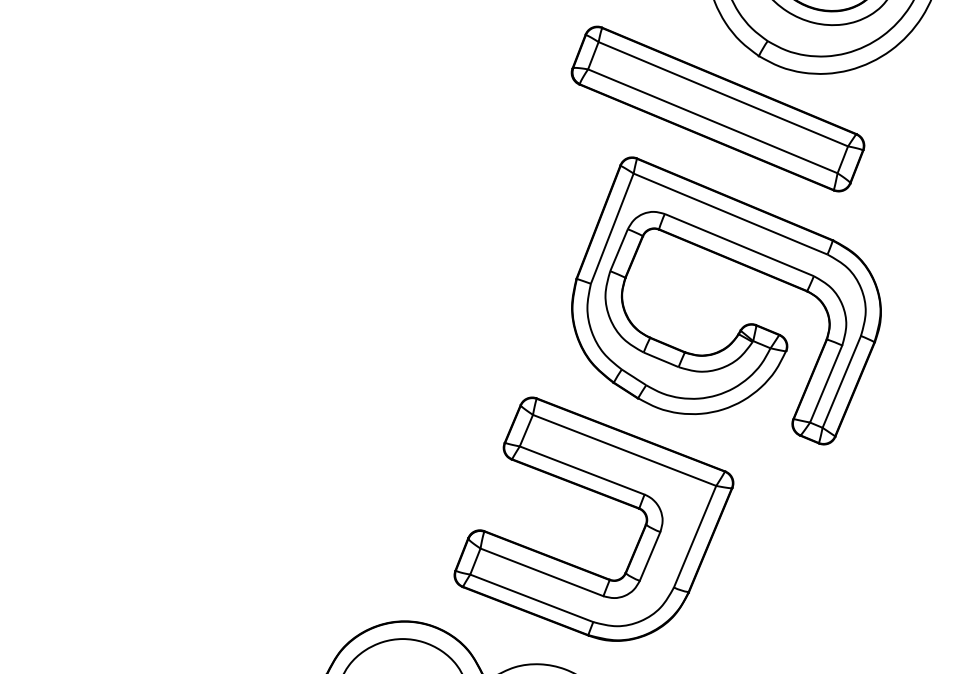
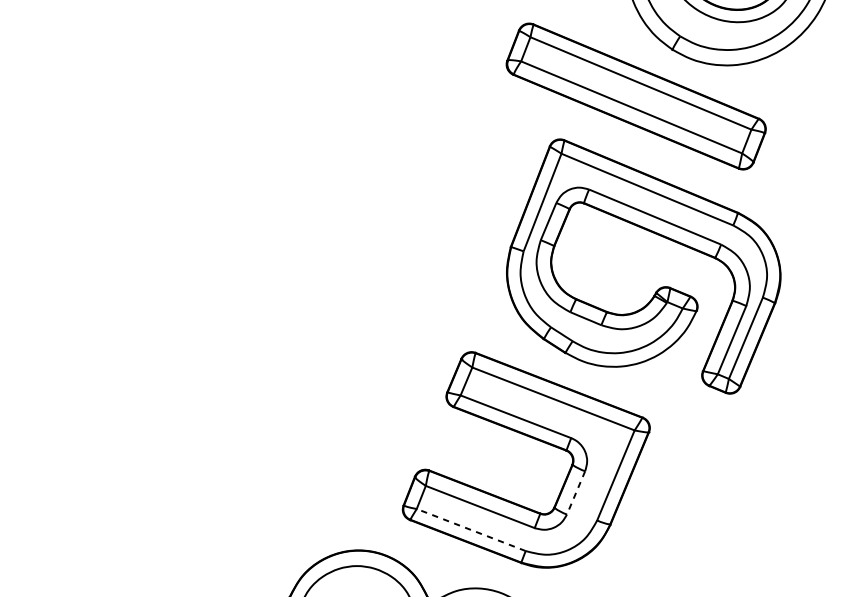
line: (649, 556) -> (575, 492), solid -> dashed
line: (531, 598) -> (471, 530), solid -> dashed

